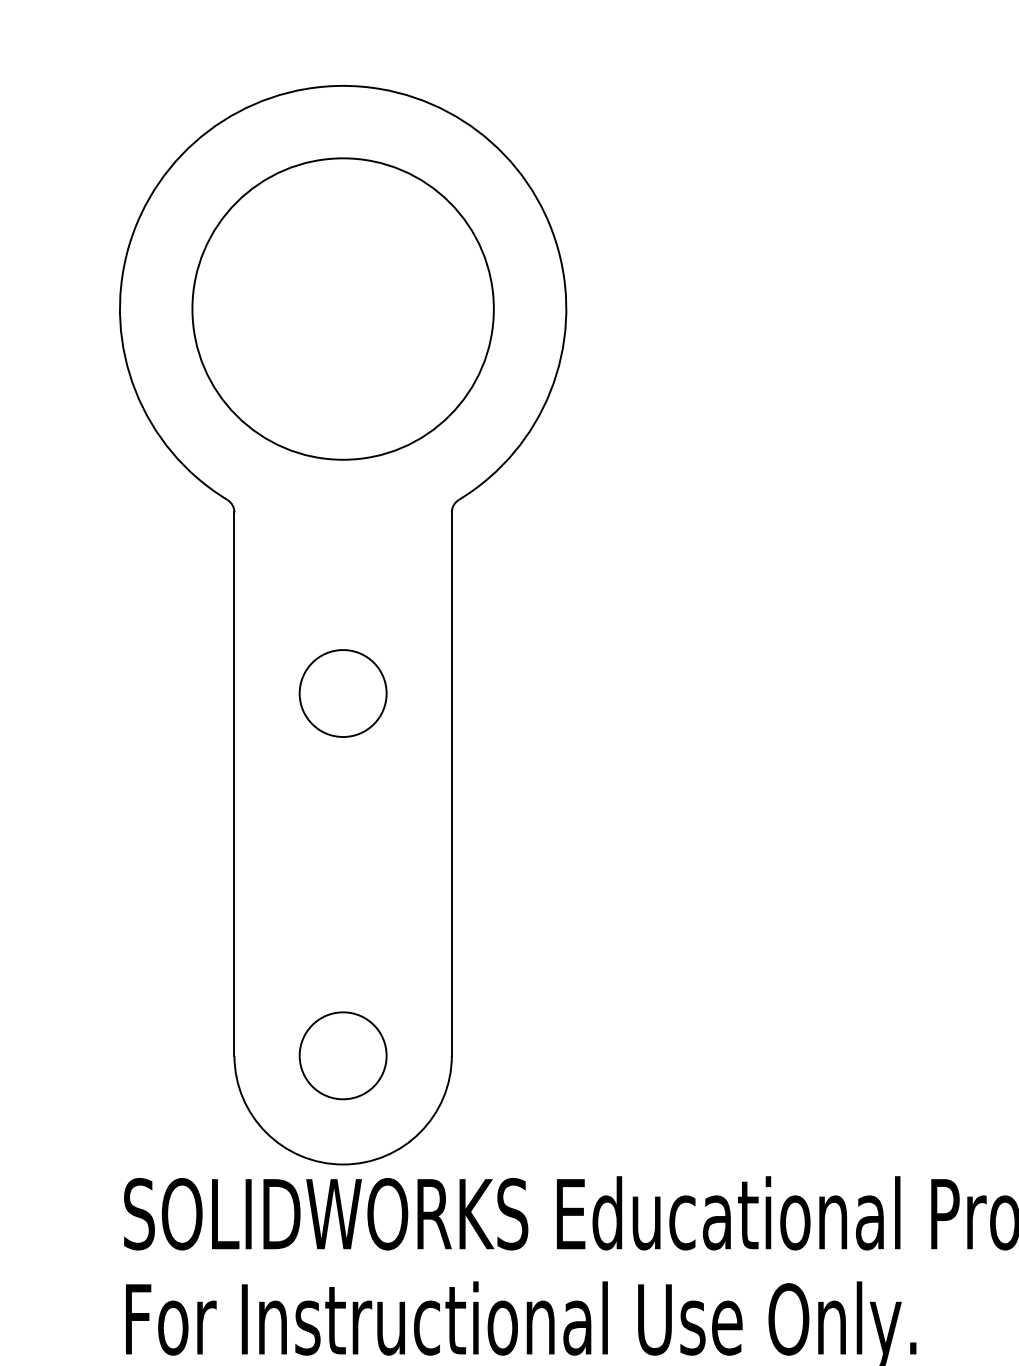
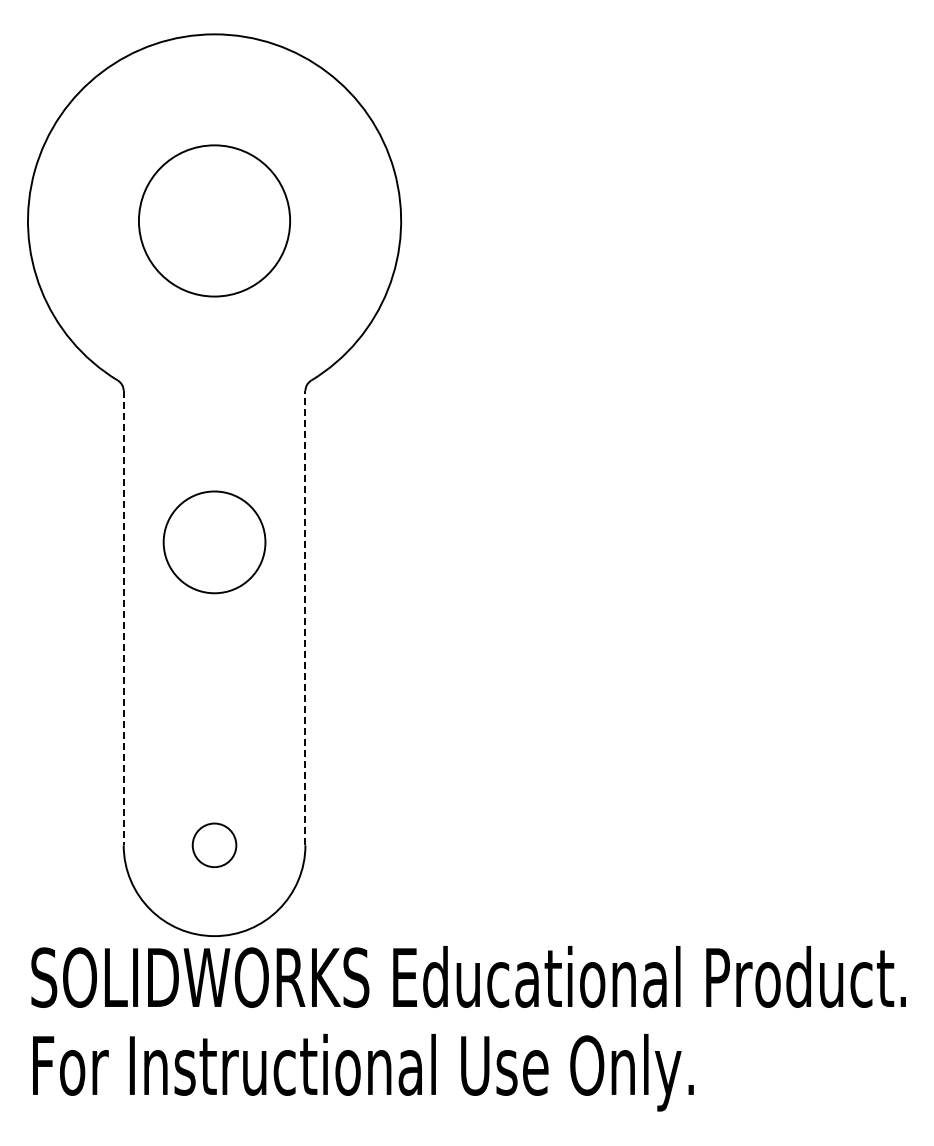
circle: (343, 308) -> (214, 220), size x0.6
circle: (343, 693) -> (214, 542), size x1.4
line: (451, 783) -> (305, 617), solid -> dashed
line: (234, 784) -> (123, 618), solid -> dashed
circle: (343, 1056) -> (214, 845), size x0.6

